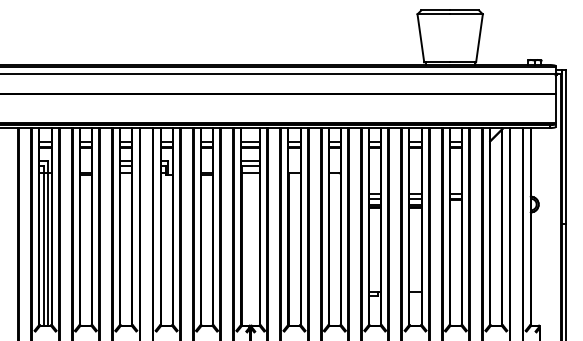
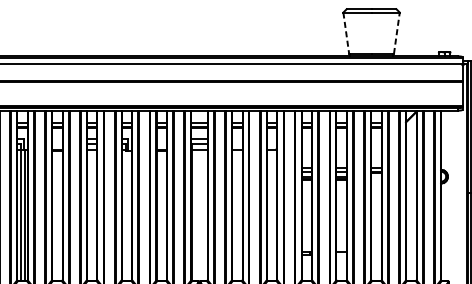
line: (479, 37) -> (396, 32), solid -> dashed
line: (420, 38) -> (345, 33), solid -> dashed

